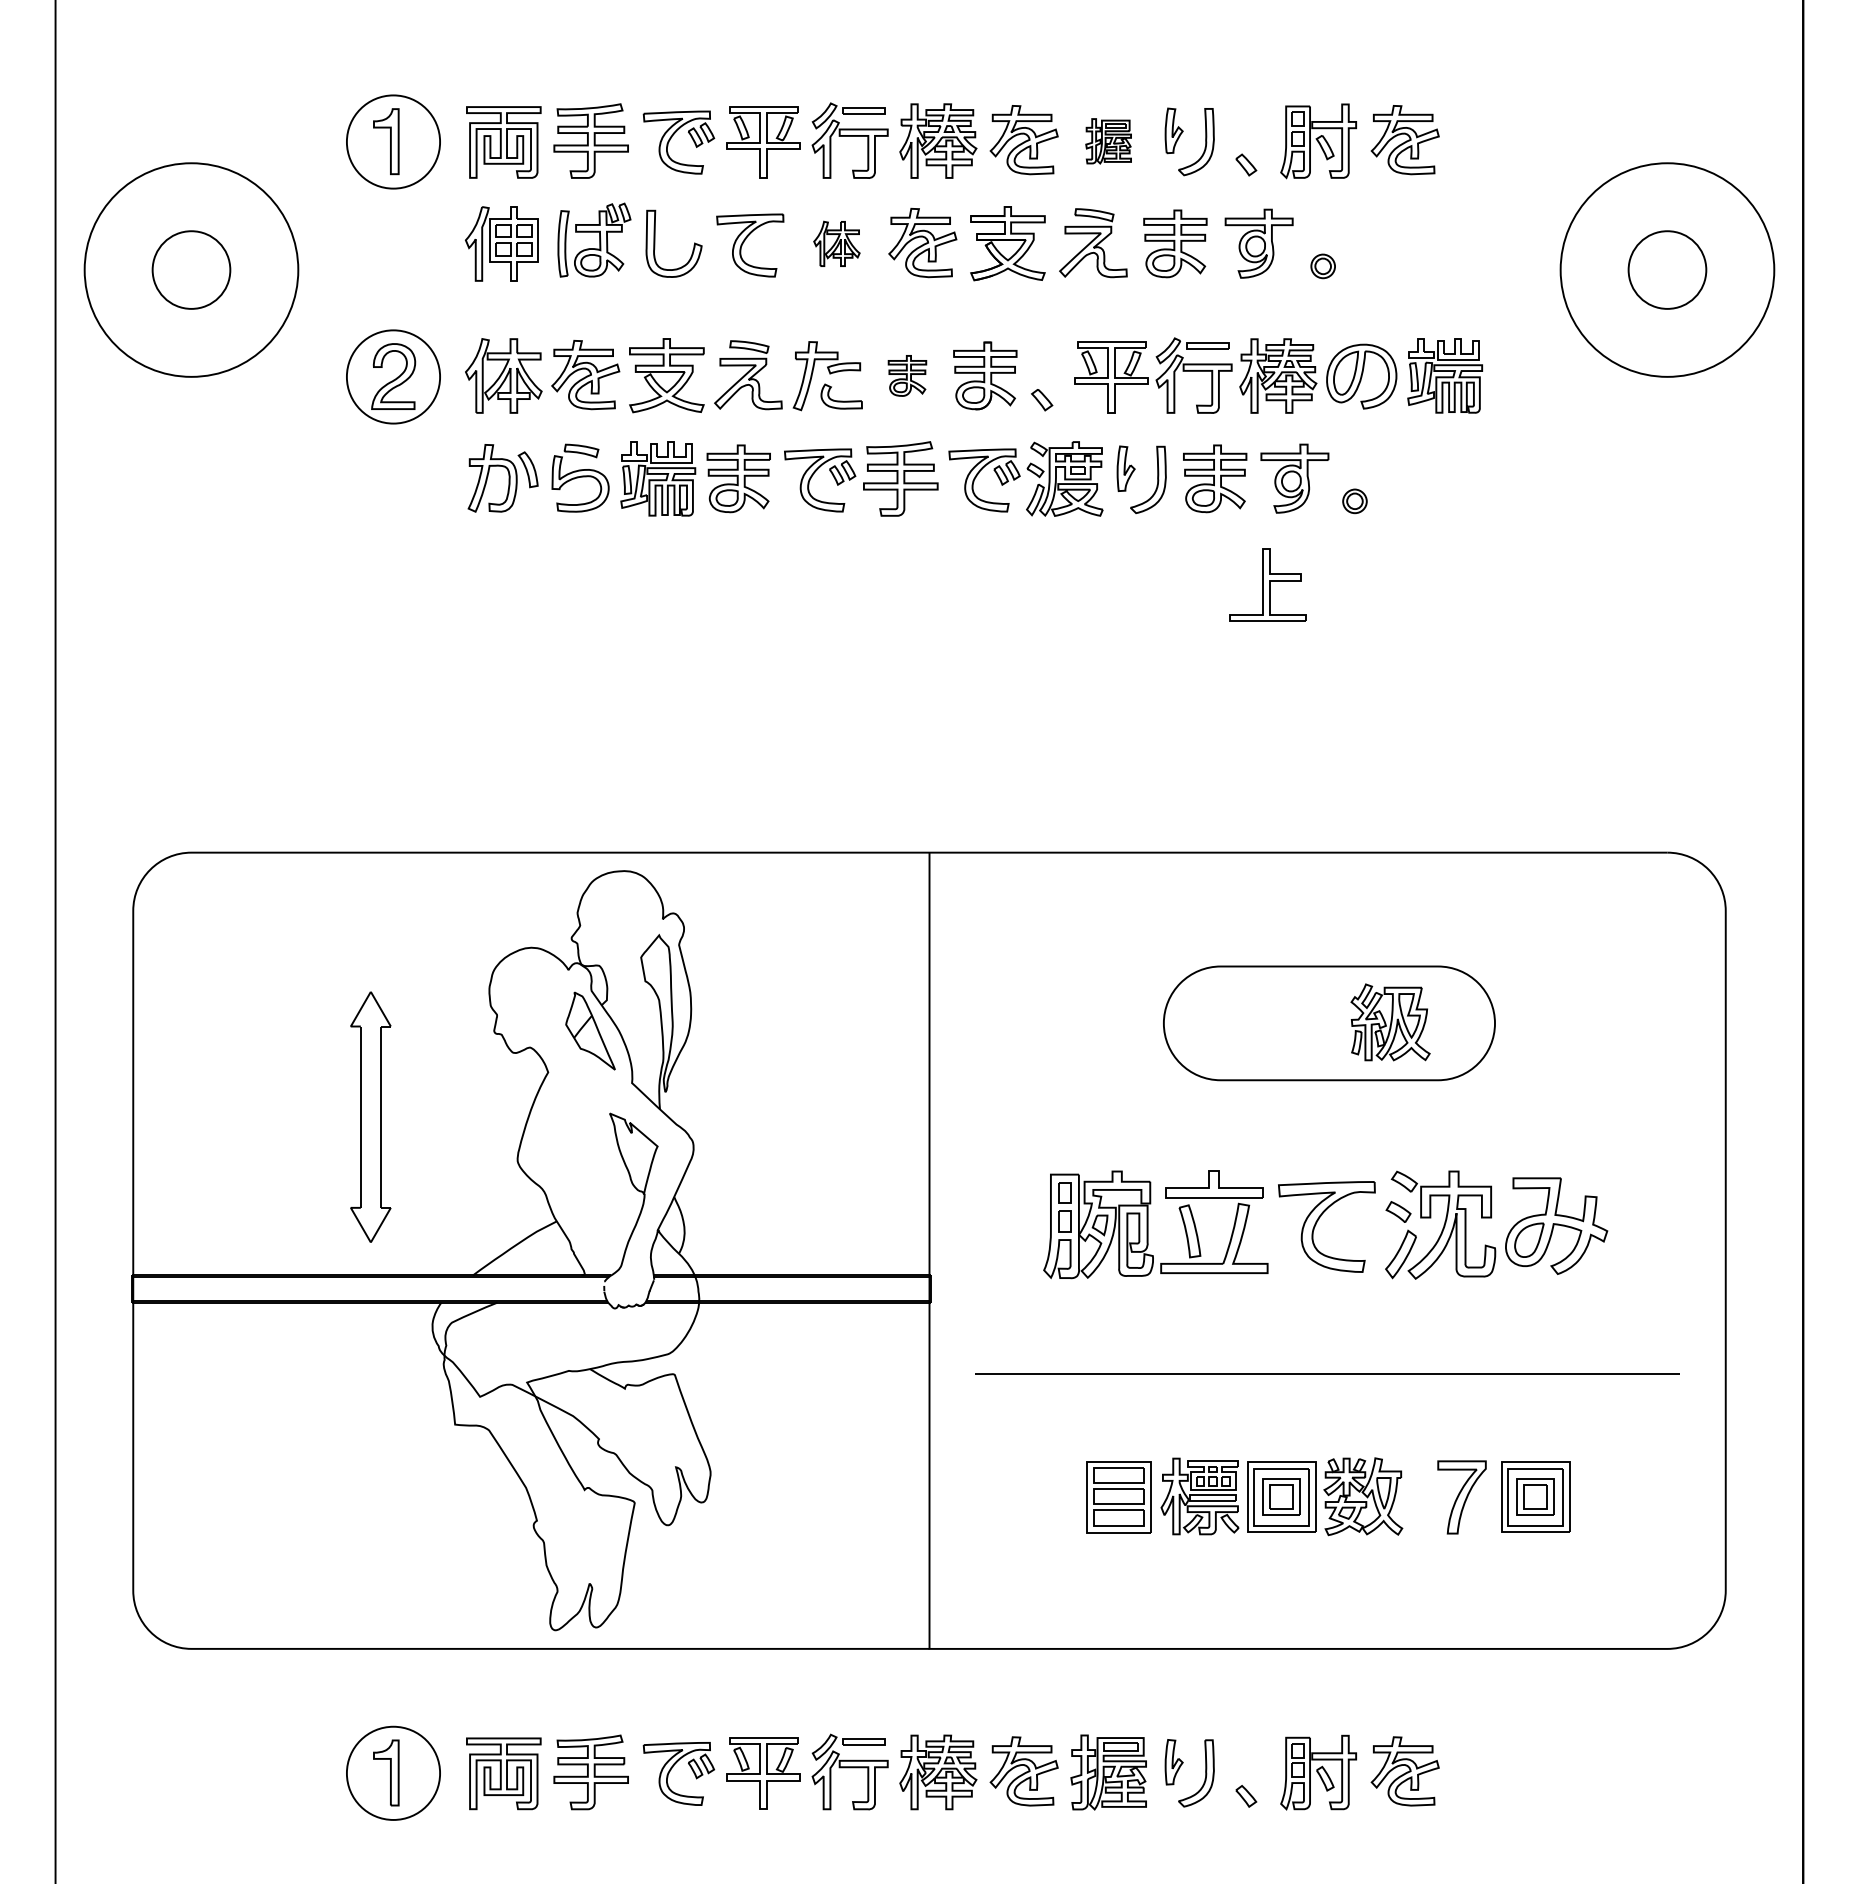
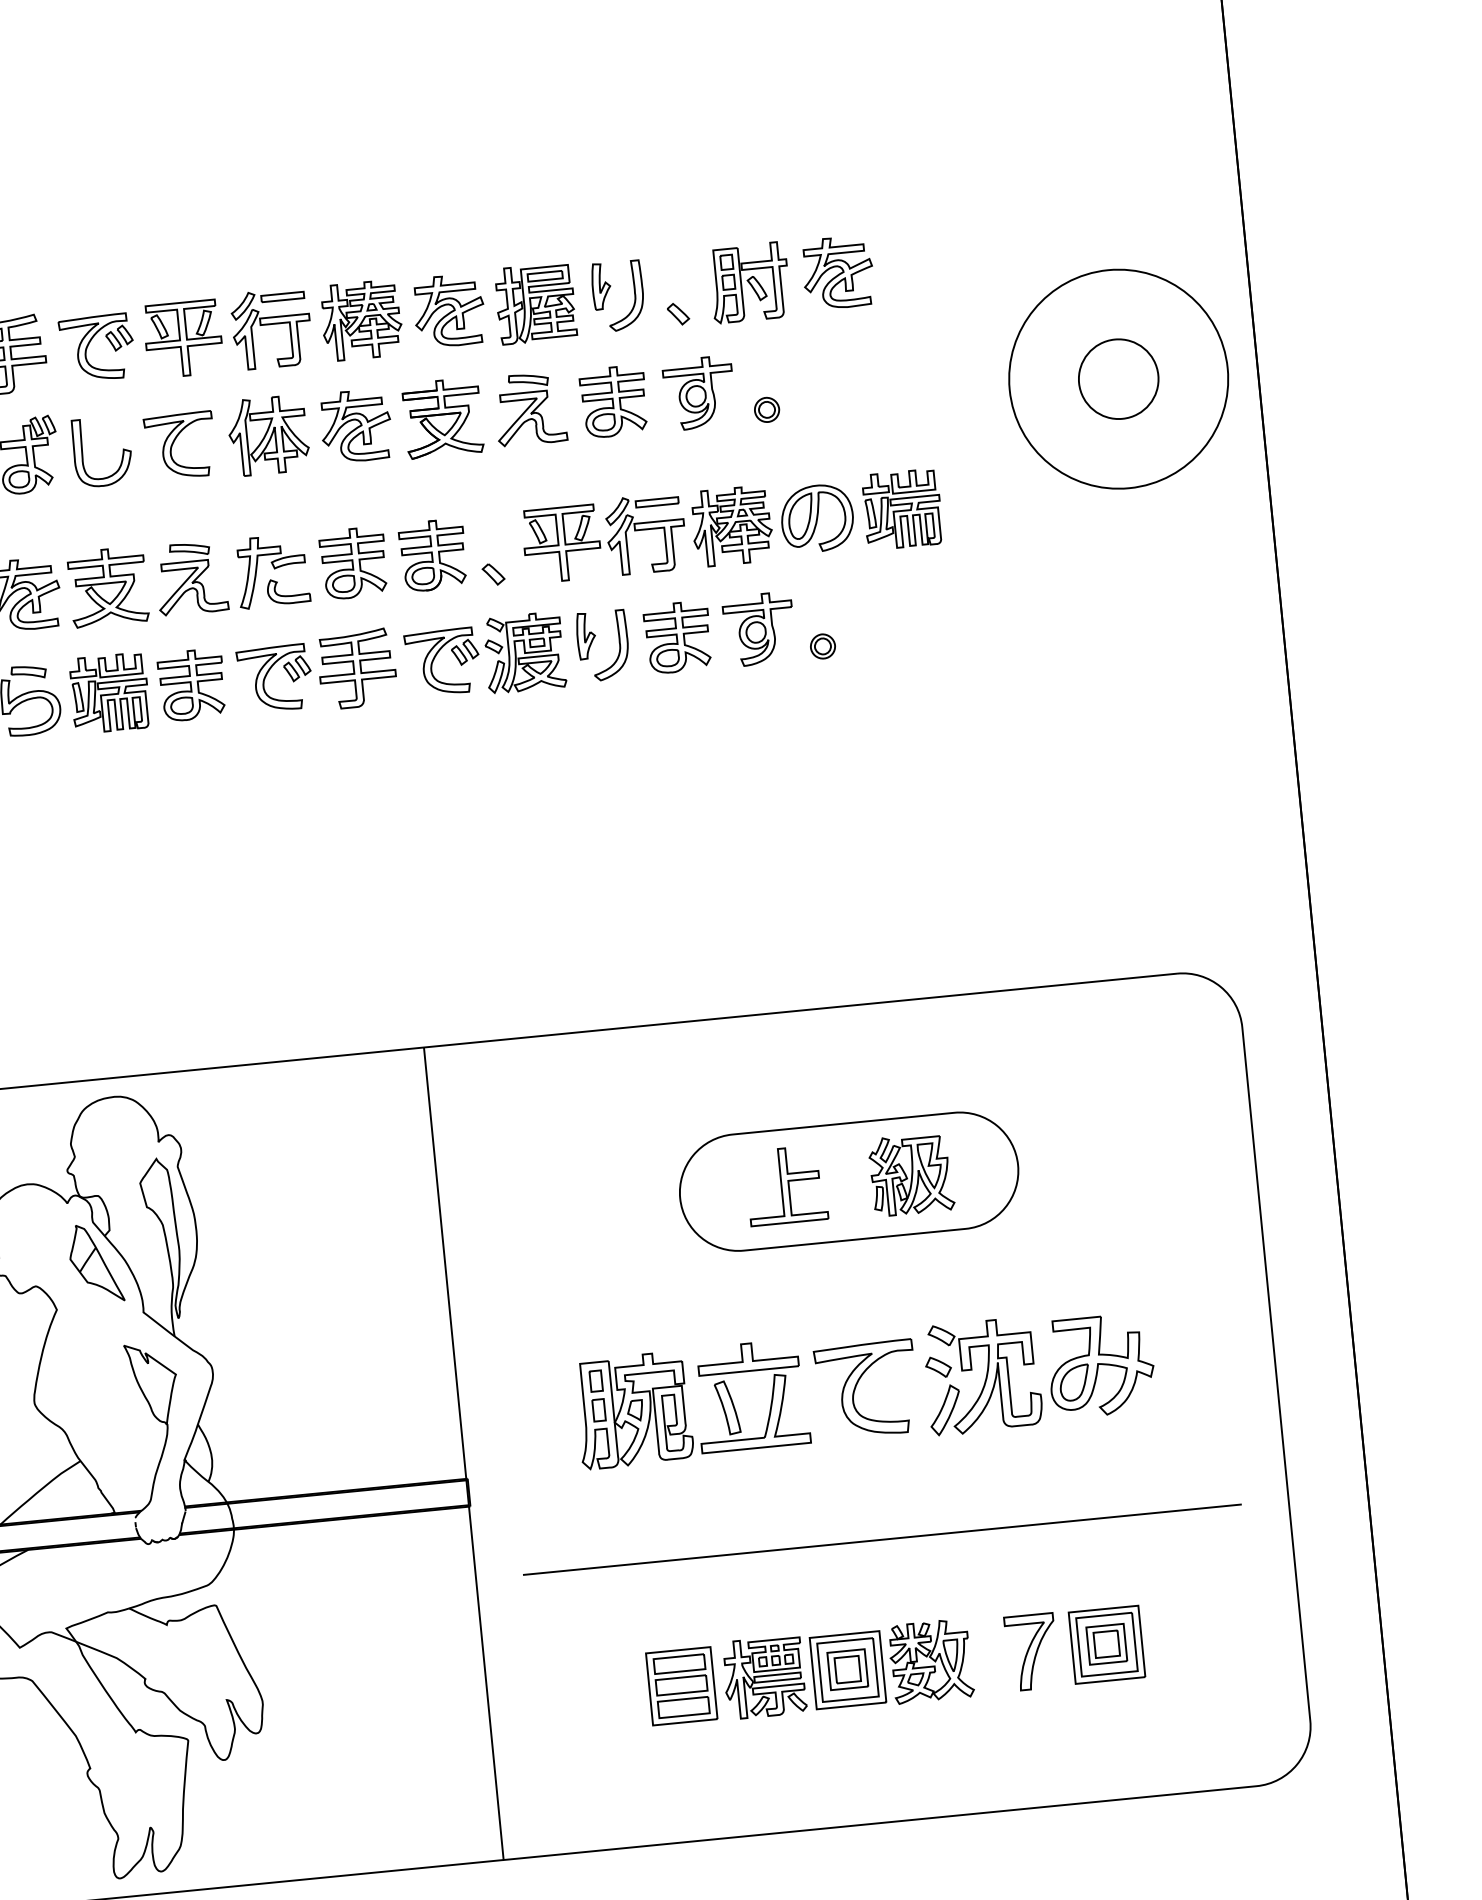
part: (1108, 141) -> (535, 303), size x1.67
part: (836, 243) -> (268, 435), size x1.67
part: (907, 375) -> (353, 562), size x1.67
part: (1267, 584) -> (785, 1184), moved

